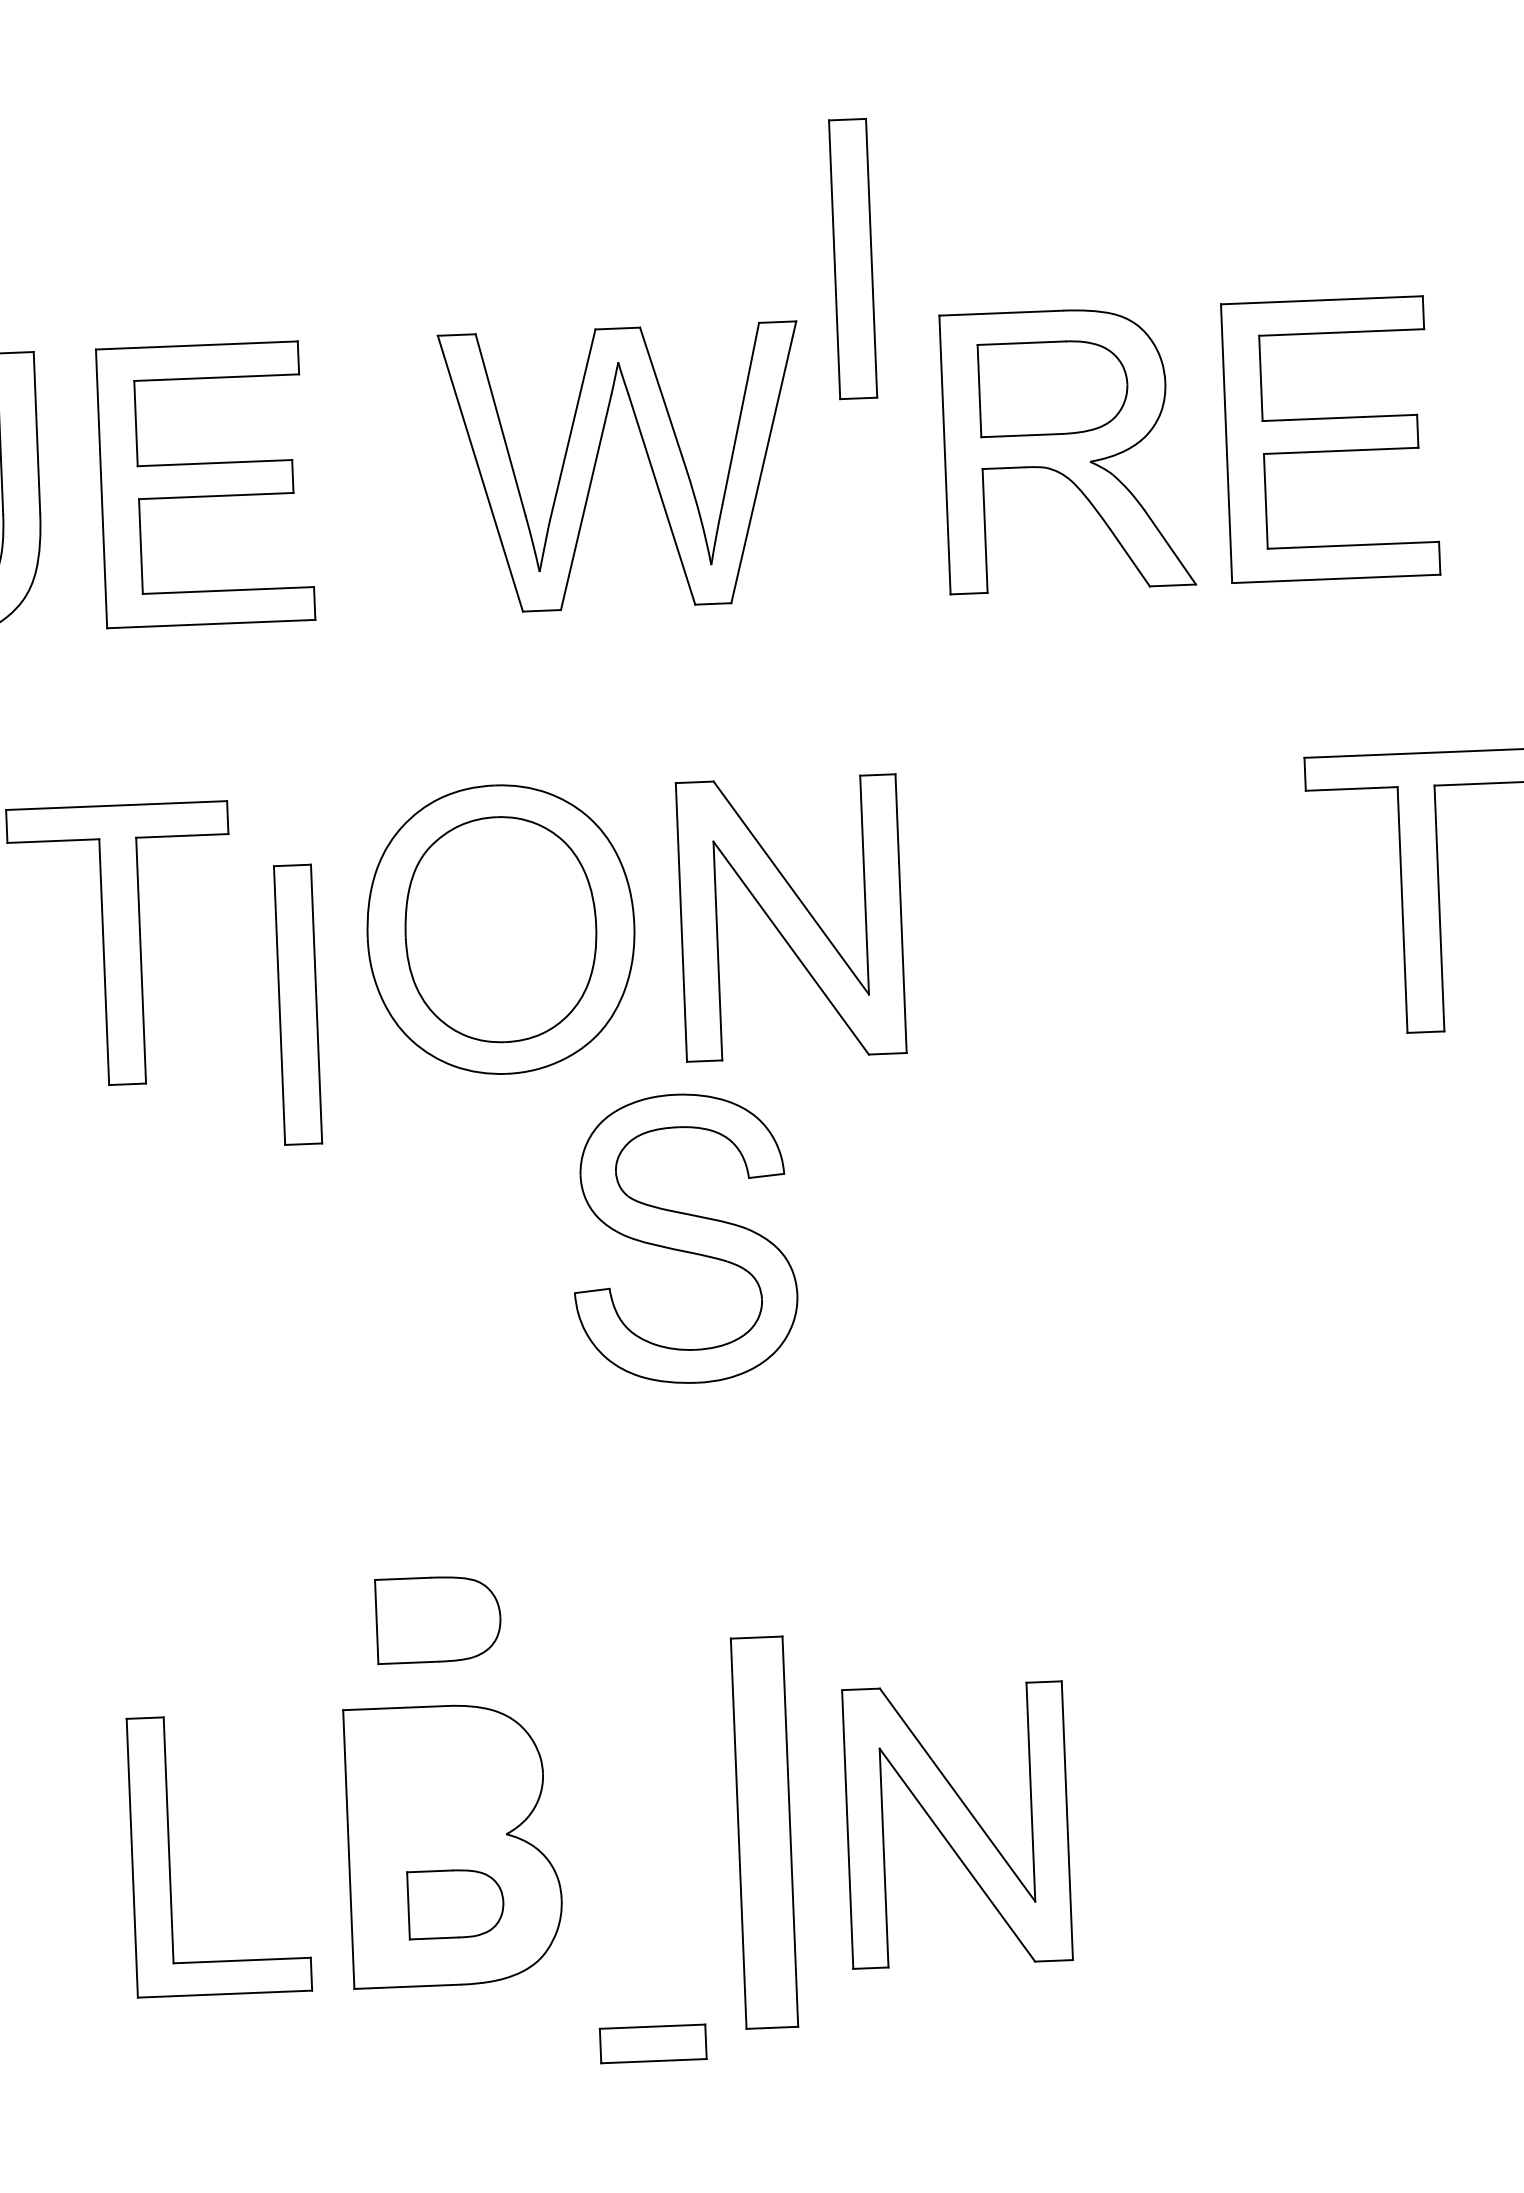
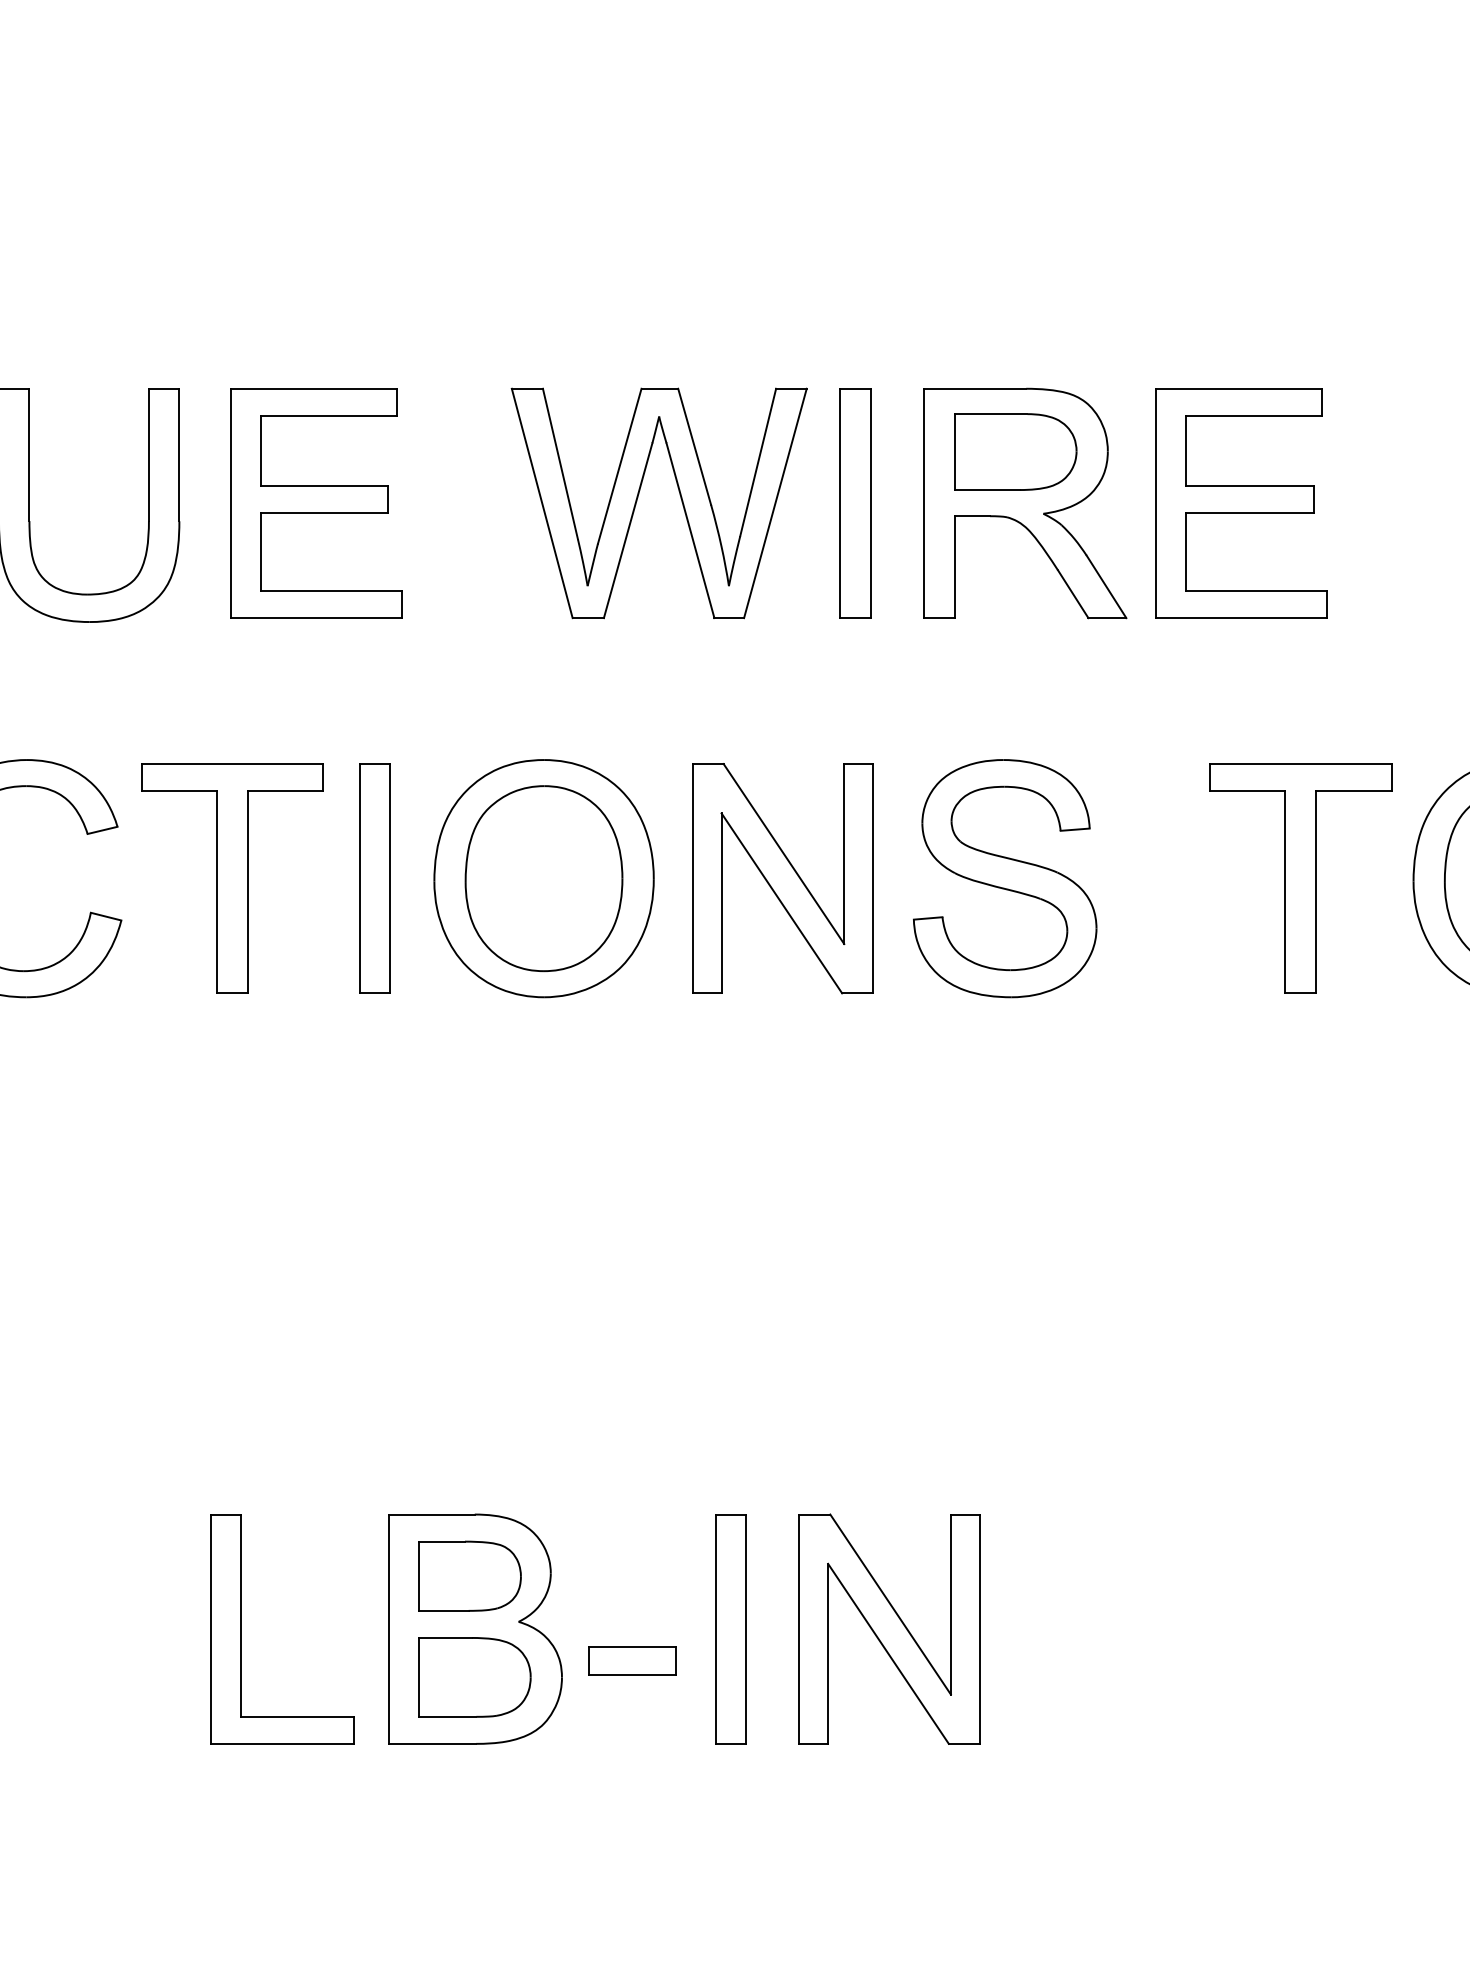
part: (853, 259) -> (855, 503), moved
part: (297, 1004) -> (374, 878), moved
part: (684, 1238) -> (1005, 878), moved
part: (437, 1618) -> (469, 1575), moved
part: (764, 1833) -> (730, 1629), size x0.71
part: (455, 1904) -> (474, 1677), size x1.43
part: (653, 2043) -> (632, 1660), moved

